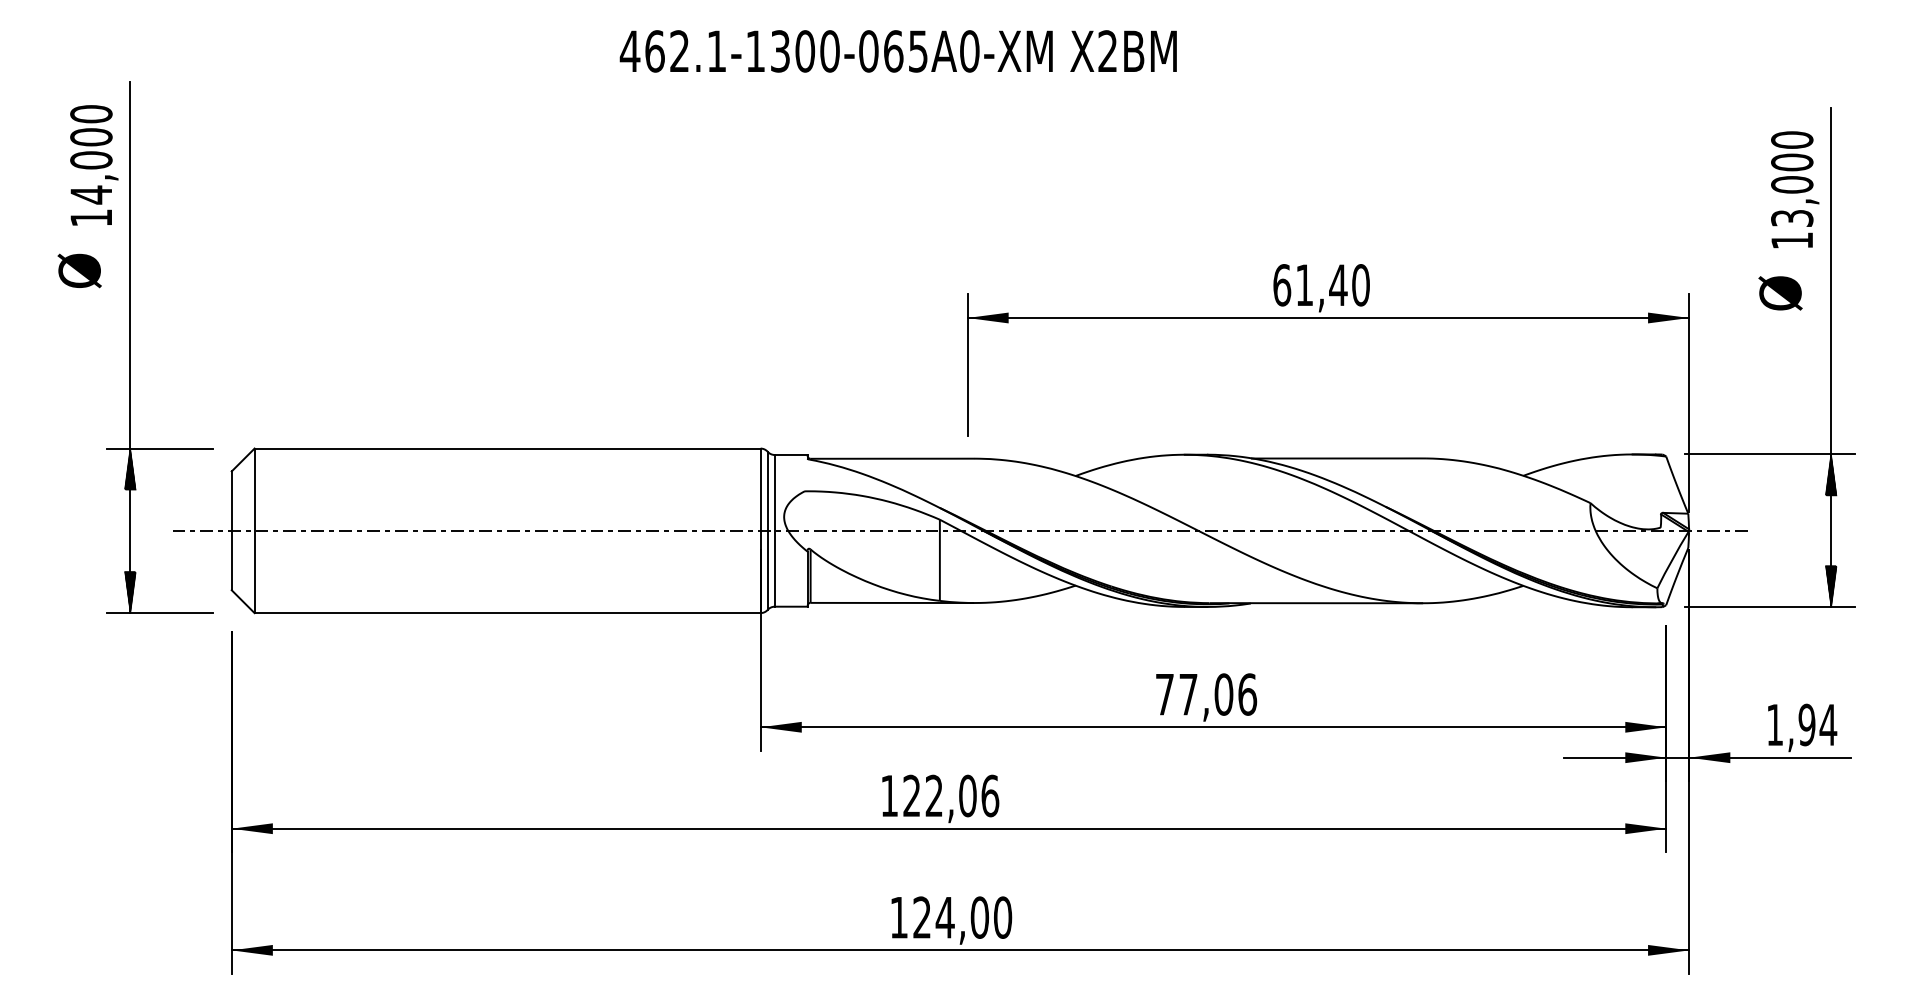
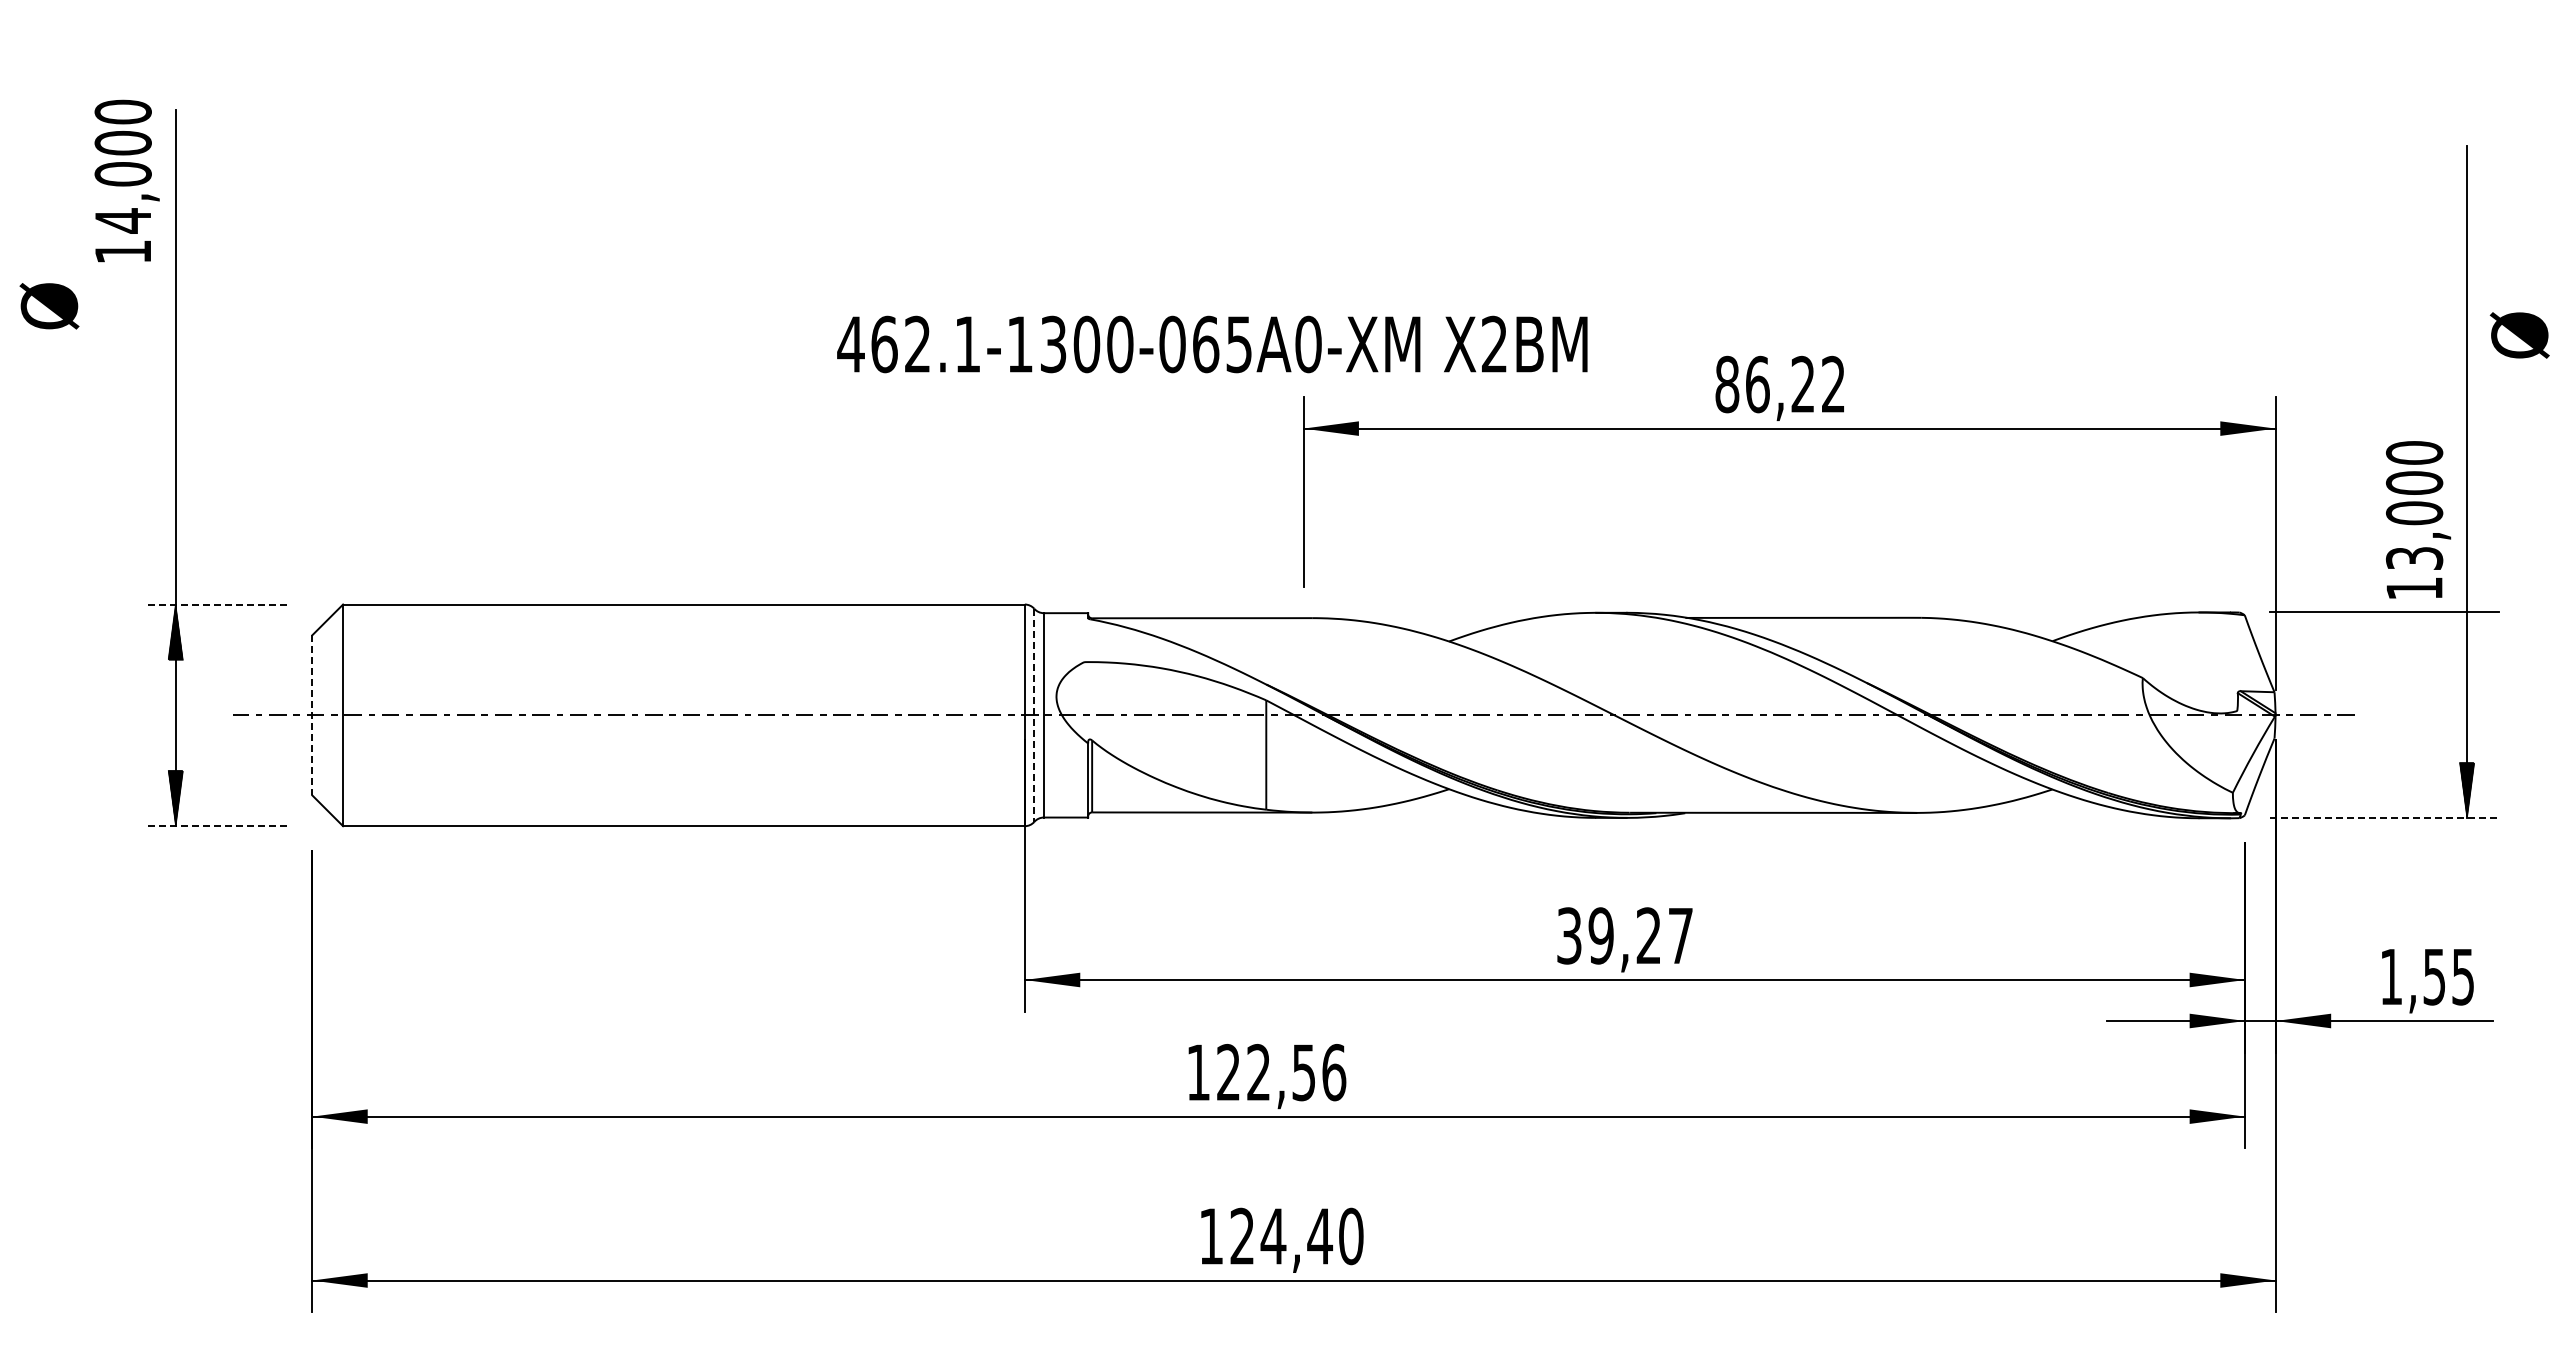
text: (898, 51) -> (1212, 344), moved
text: (93, 164) -> (126, 180), moved
text: (1795, 189) -> (2418, 519), moved
text: (79, 271) -> (49, 306), moved
text: (1321, 285) -> (1780, 384), 61,40 -> 86,22
text: (1780, 293) -> (2519, 335), moved
line: (159, 448) -> (215, 604), solid -> dashed
hatch: (1830, 474) -> (2466, 639), removed
line: (231, 530) -> (312, 715), solid -> dashed
line: (767, 530) -> (1034, 715), solid -> dashed
line: (1769, 607) -> (2384, 818), solid -> dashed
line: (159, 613) -> (215, 826), solid -> dashed
text: (1206, 694) -> (1625, 935), 77,06 -> 39,27
text: (1818, 724) -> (2449, 976), 1,94 -> 1,55
text: (967, 795) -> (1303, 1072), 122,06 -> 122,56
text: (980, 917) -> (1320, 1236), 124,00 -> 124,40

